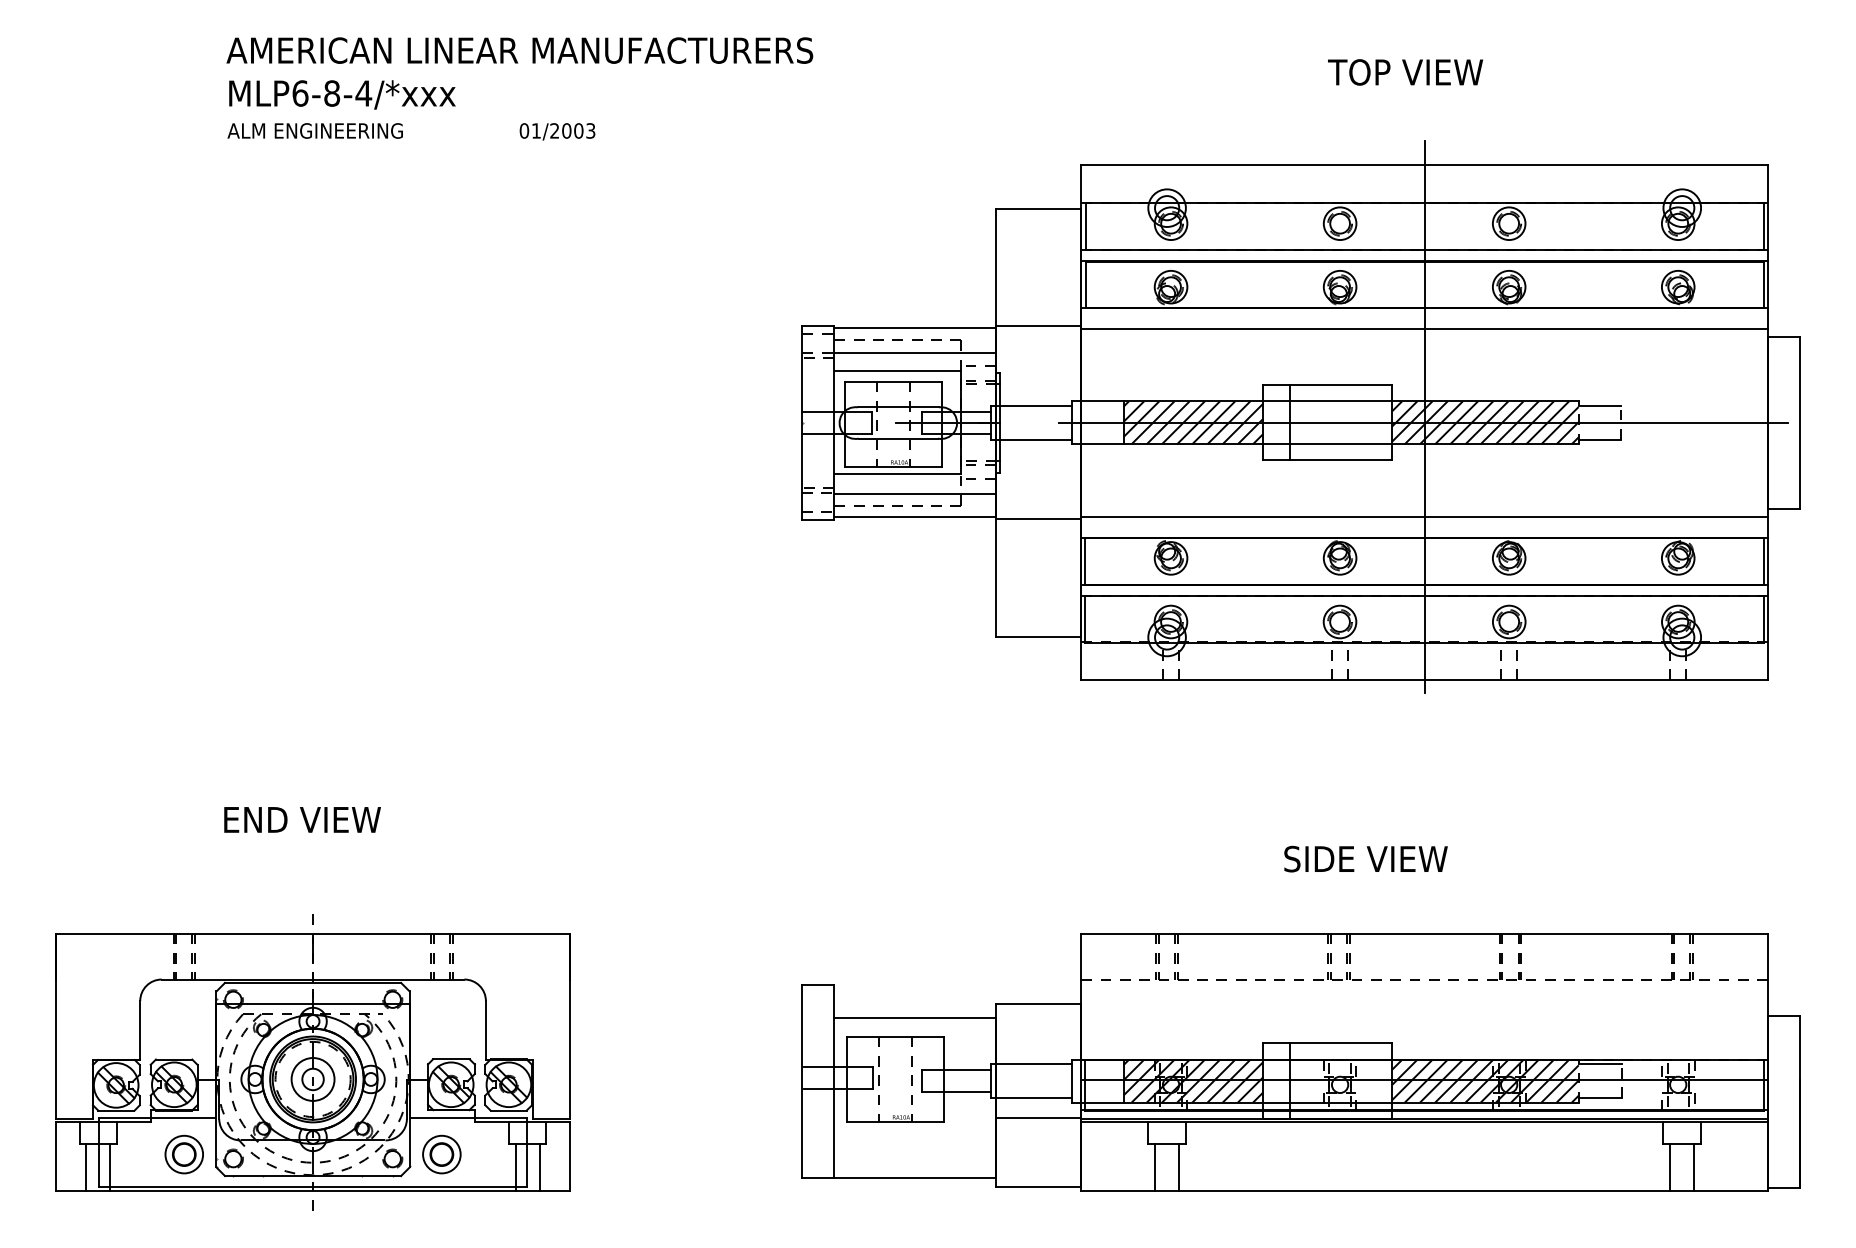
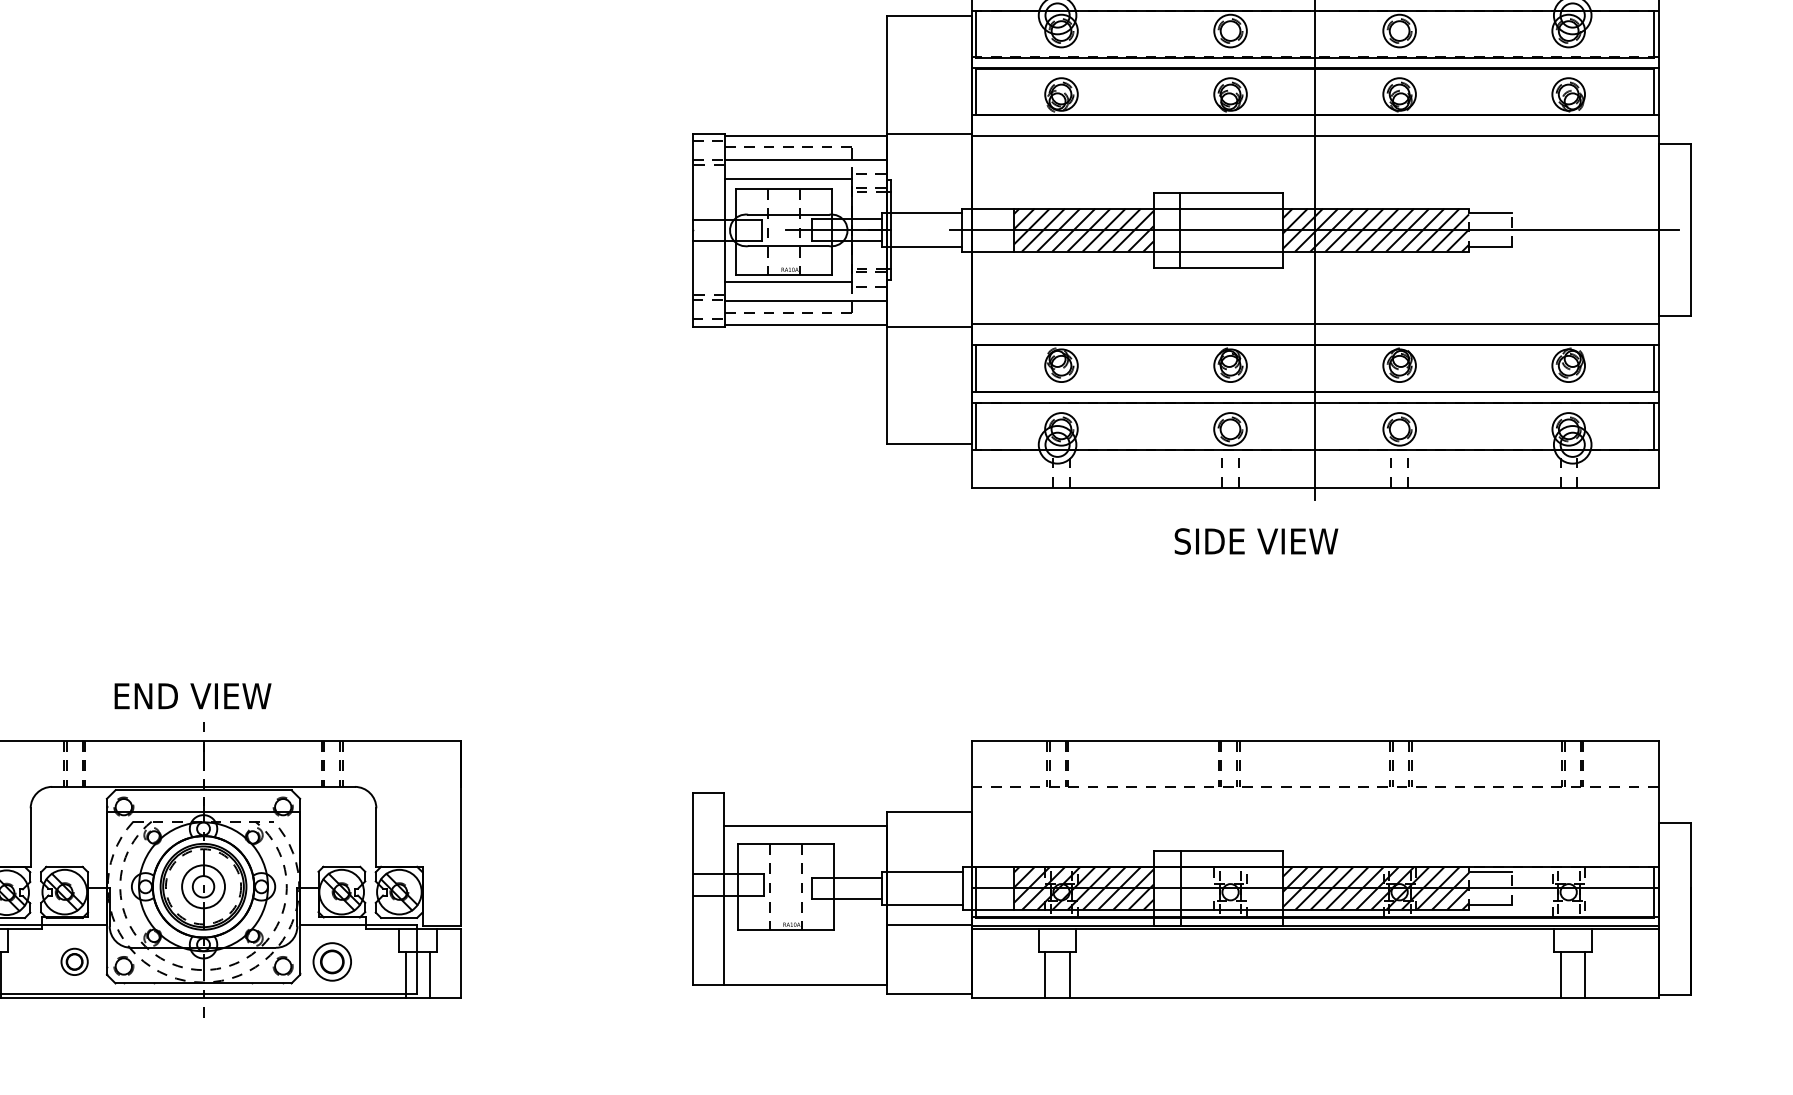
text: (302, 819) -> (192, 695), moved
text: (1365, 858) -> (1255, 540), moved
part: (183, 1154) -> (73, 961), size x0.7

